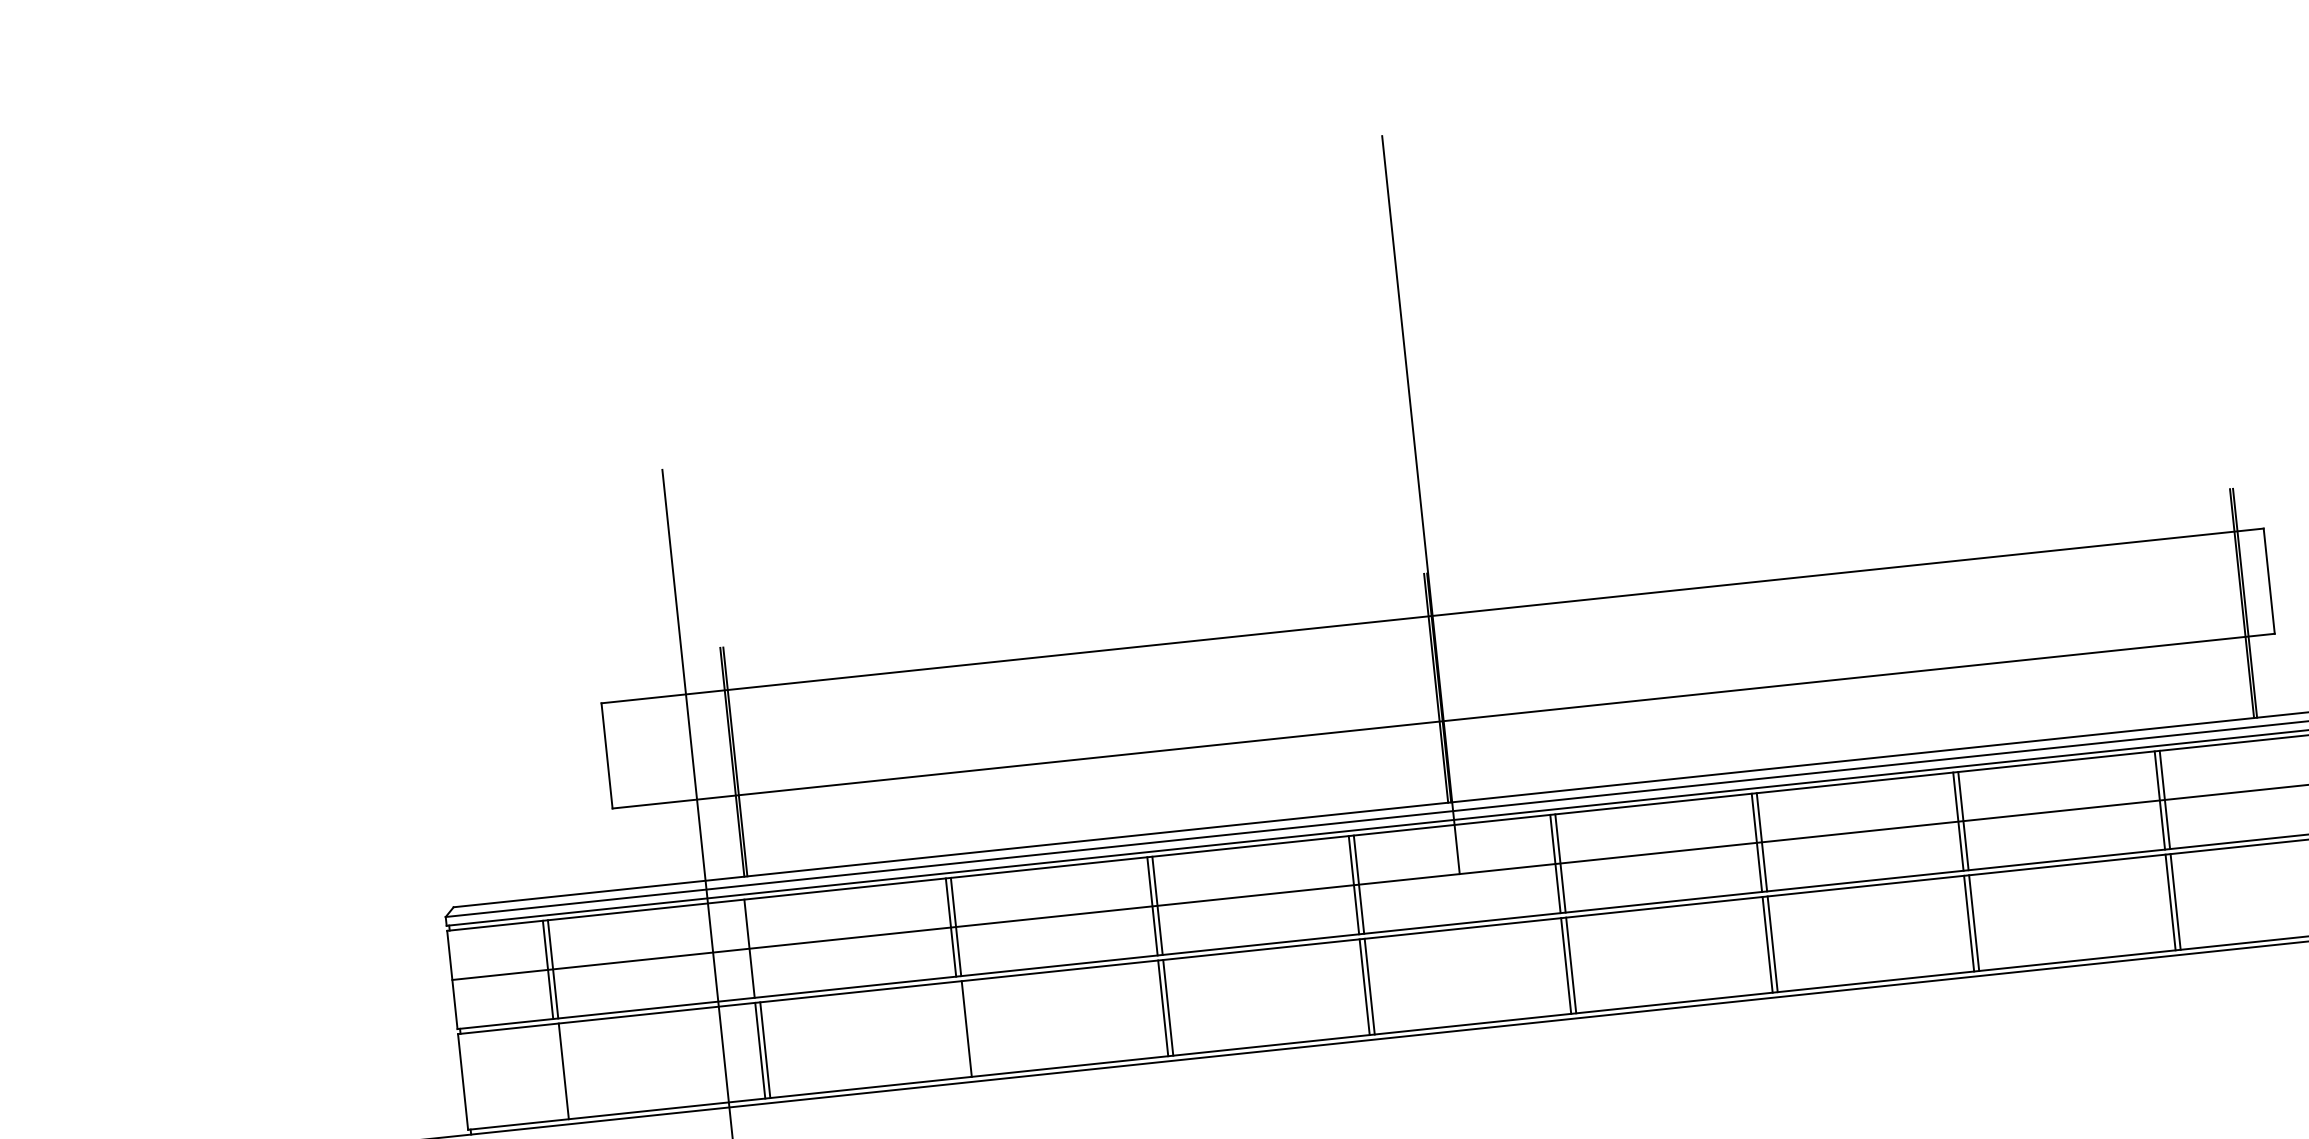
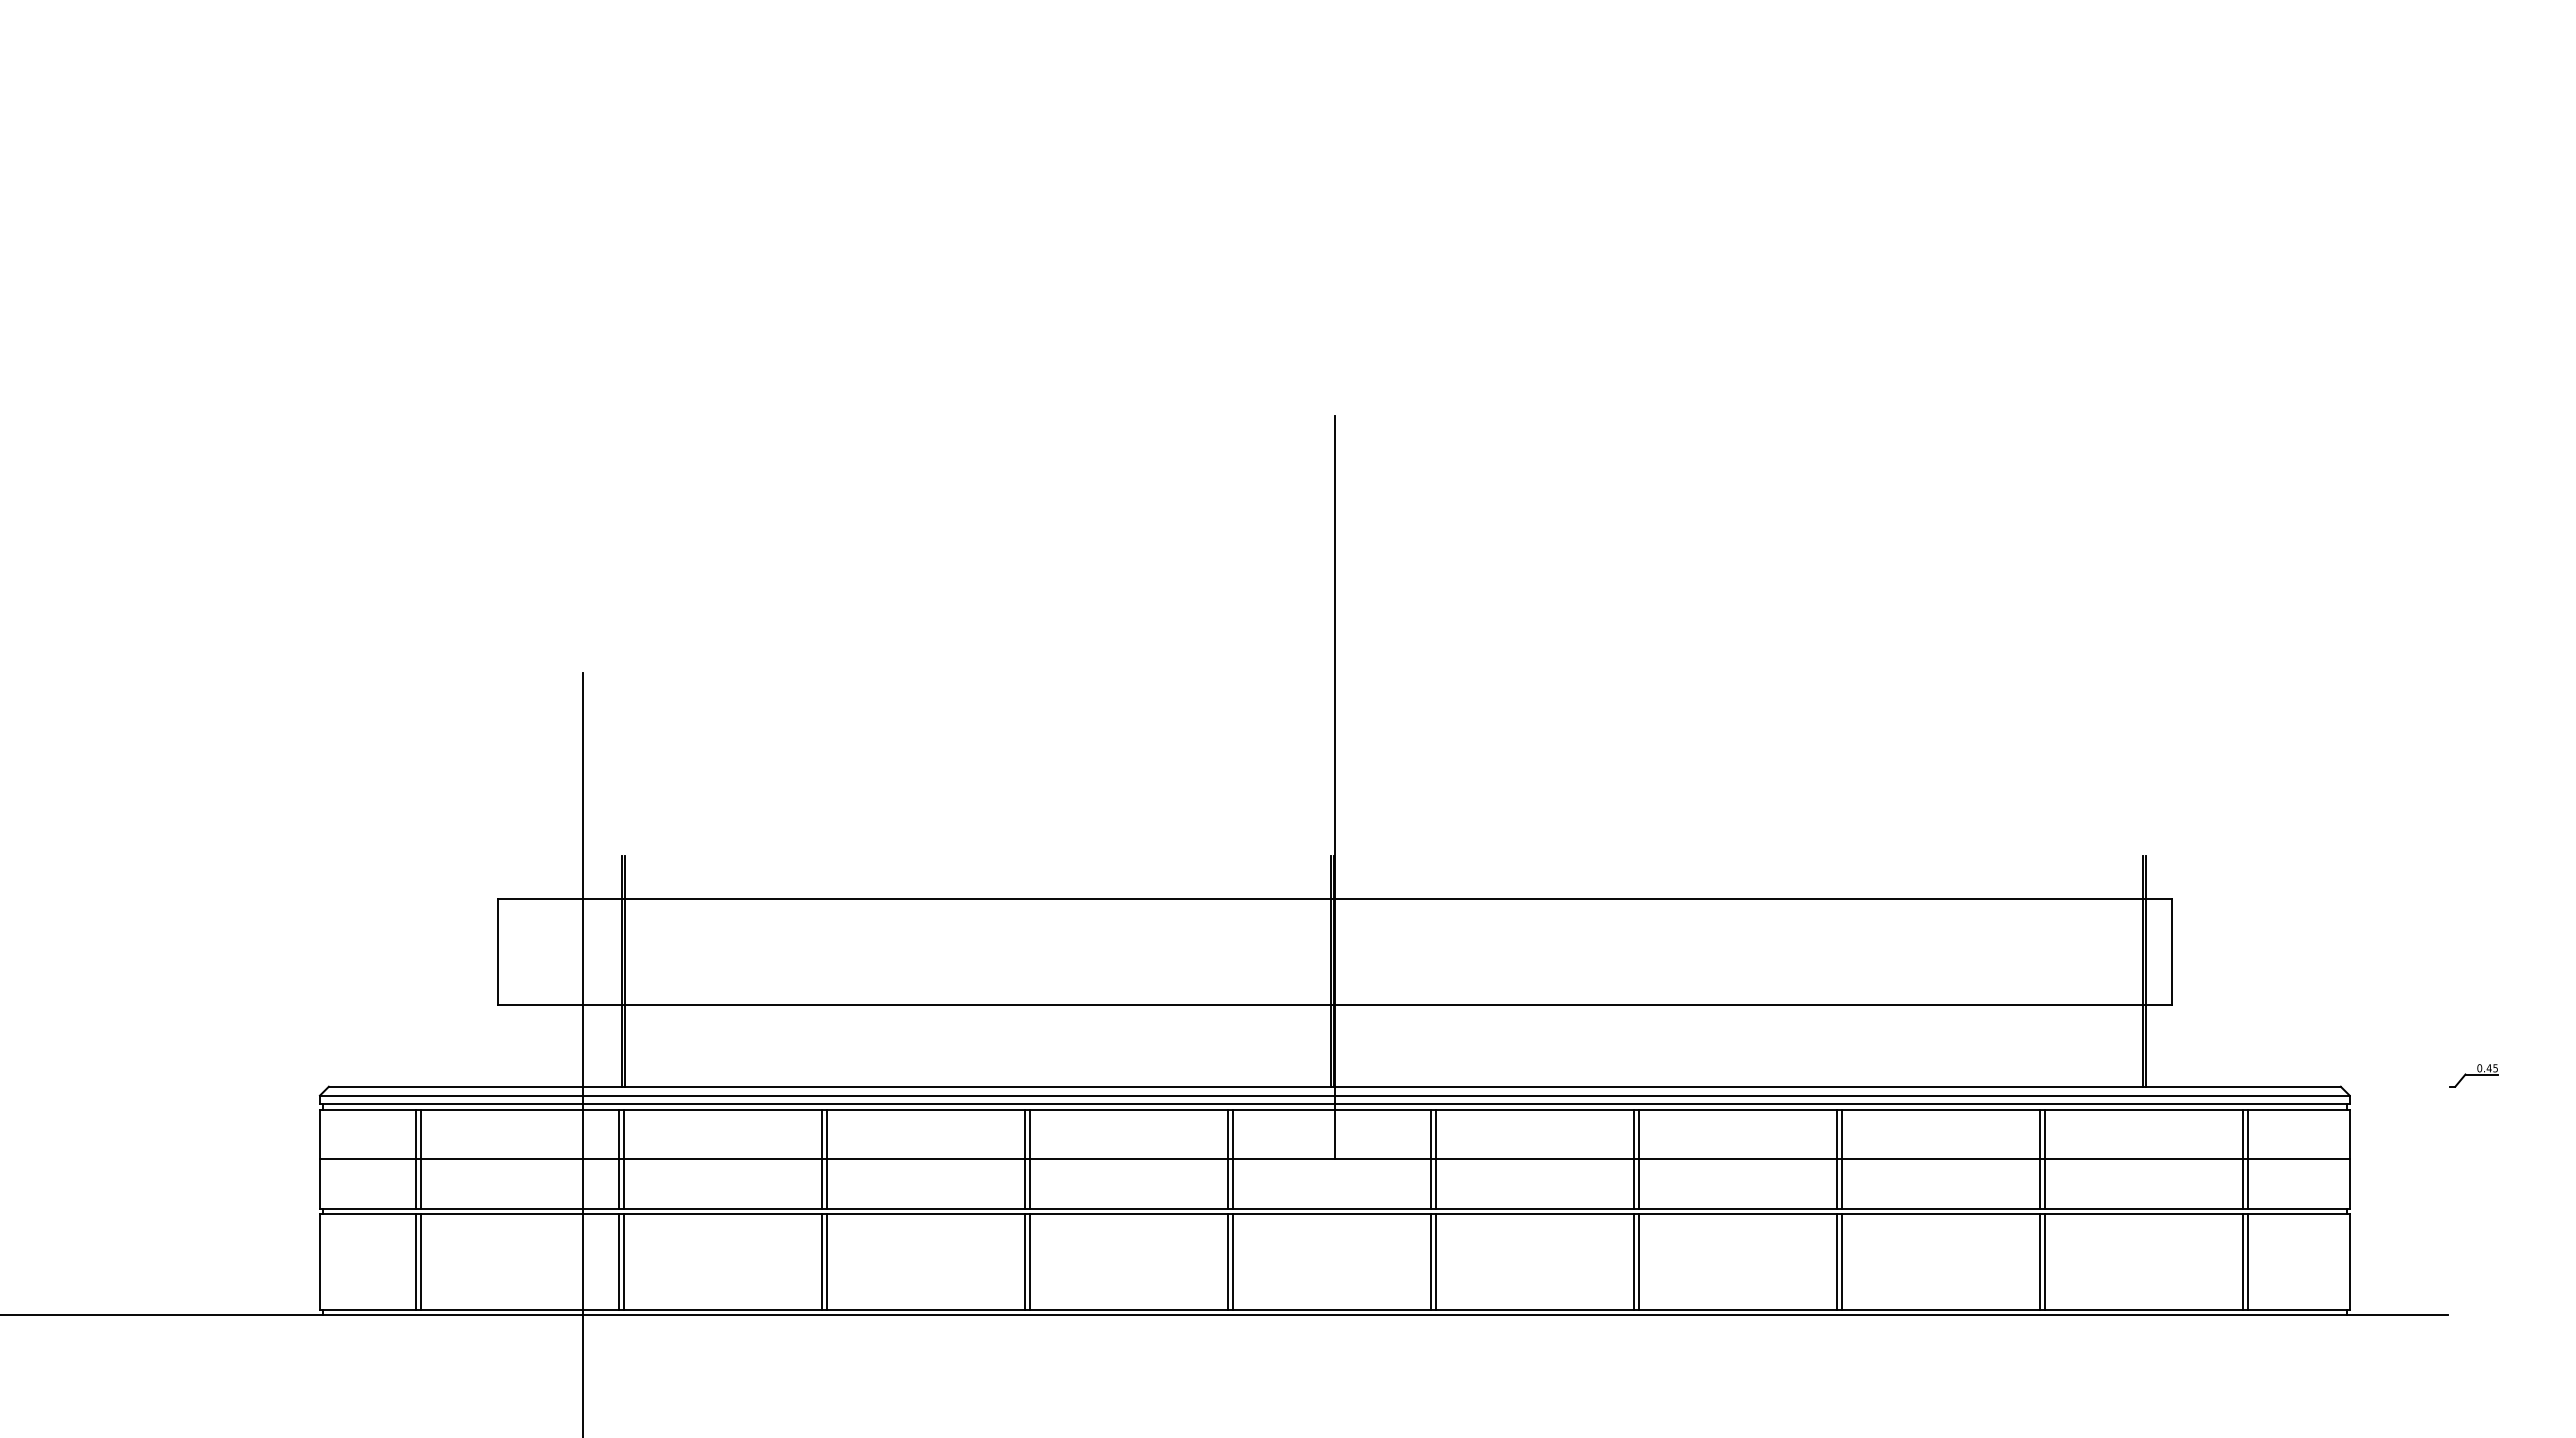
line: (754, 947) -> (624, 1158), added
line: (961, 1029) -> (822, 1261), added
line: (558, 1071) -> (416, 1261), added

